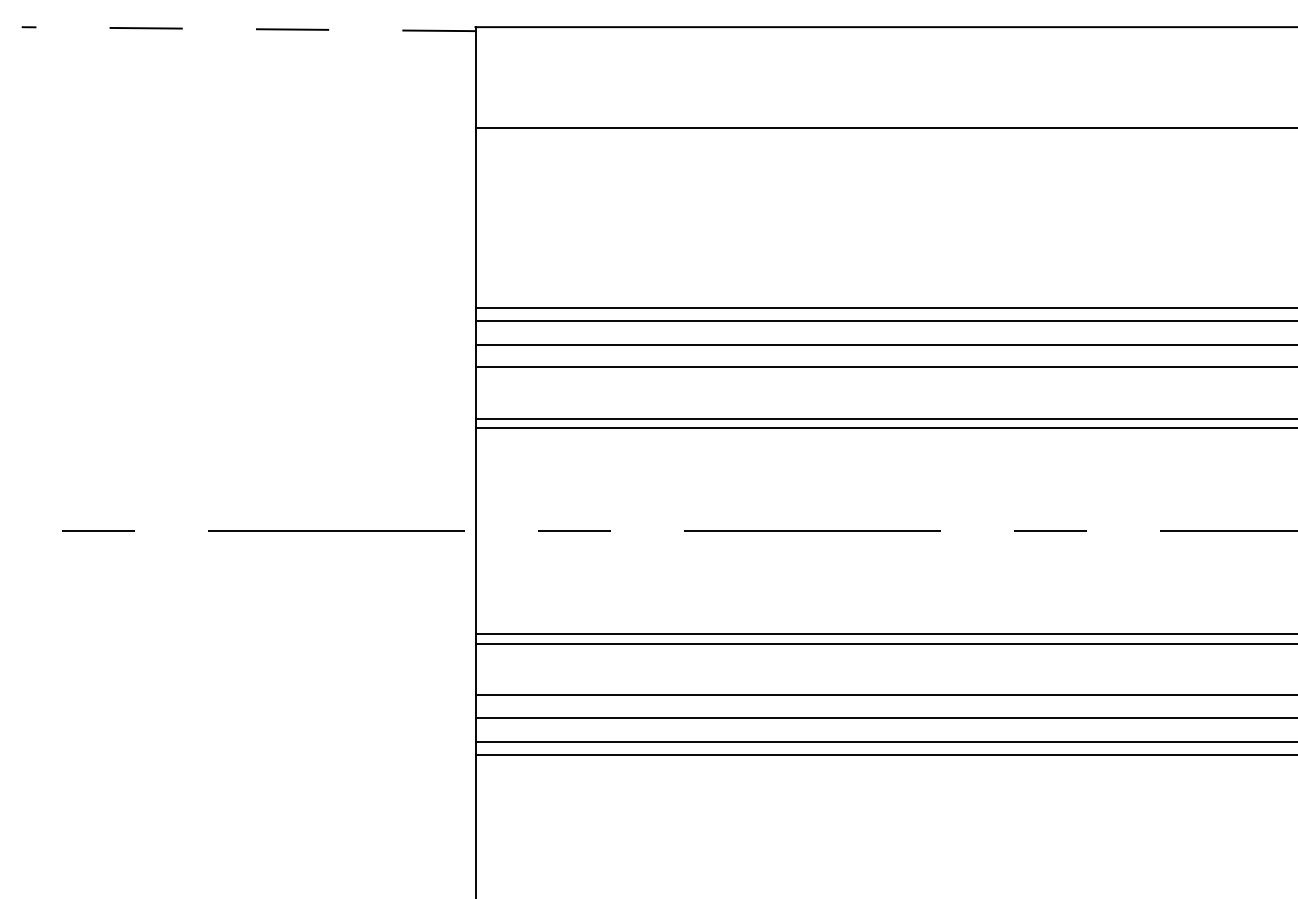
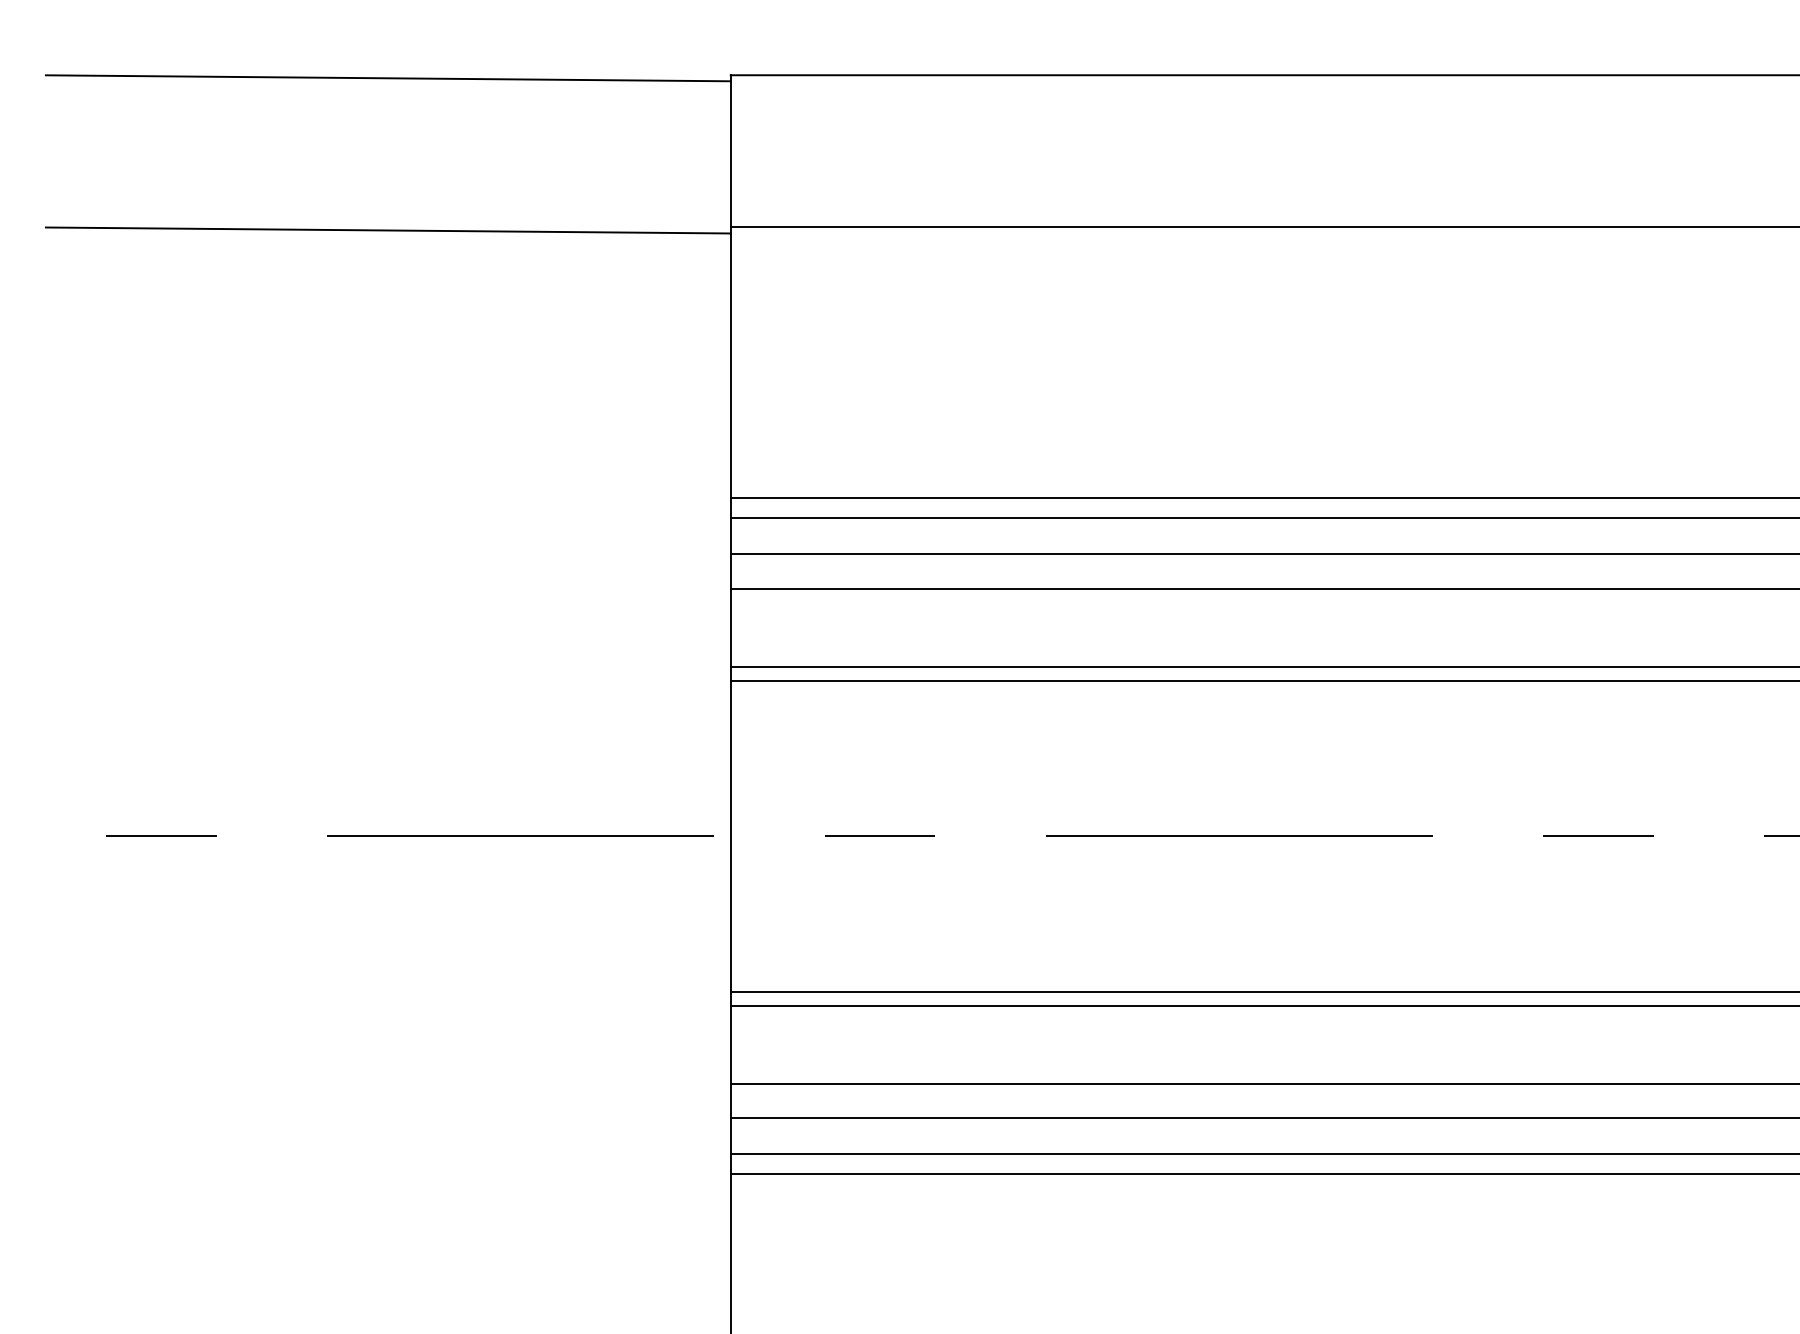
line: (248, 29) -> (388, 78), dashed -> solid
line: (248, 130) -> (388, 231), added

